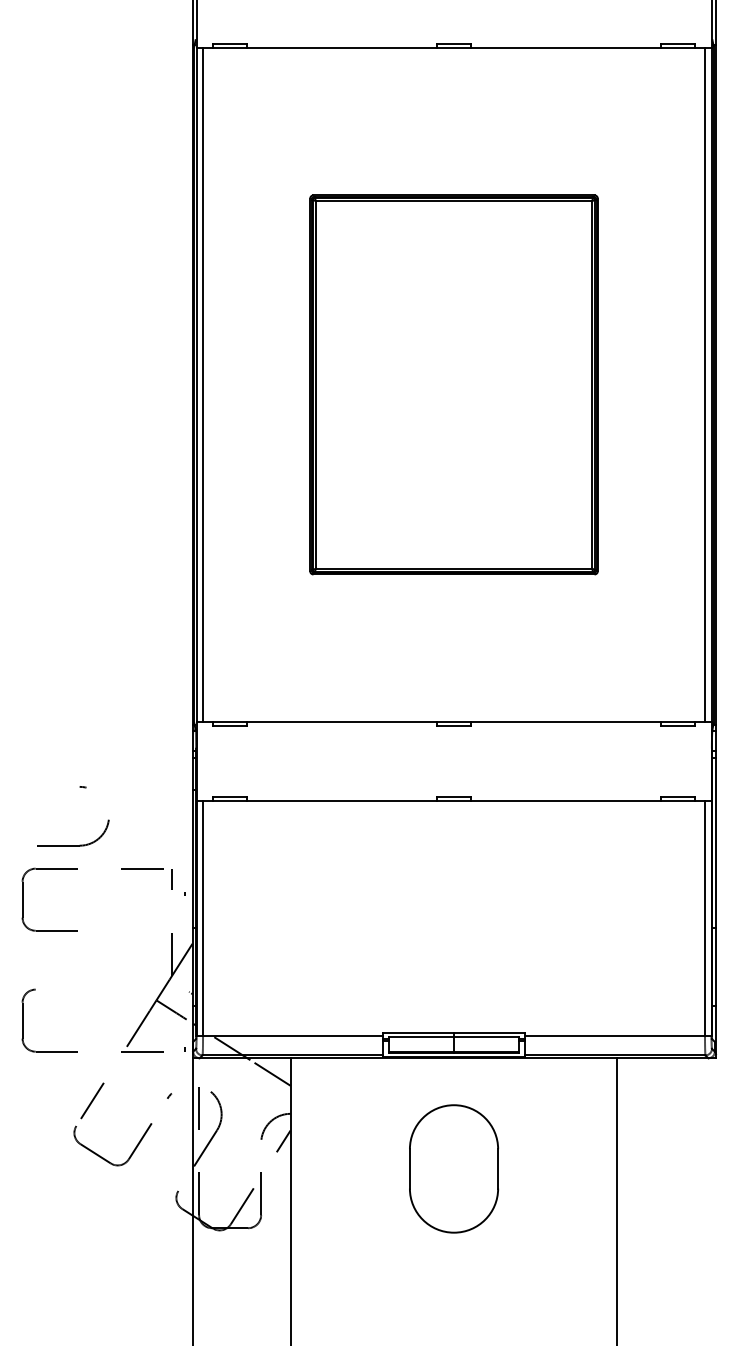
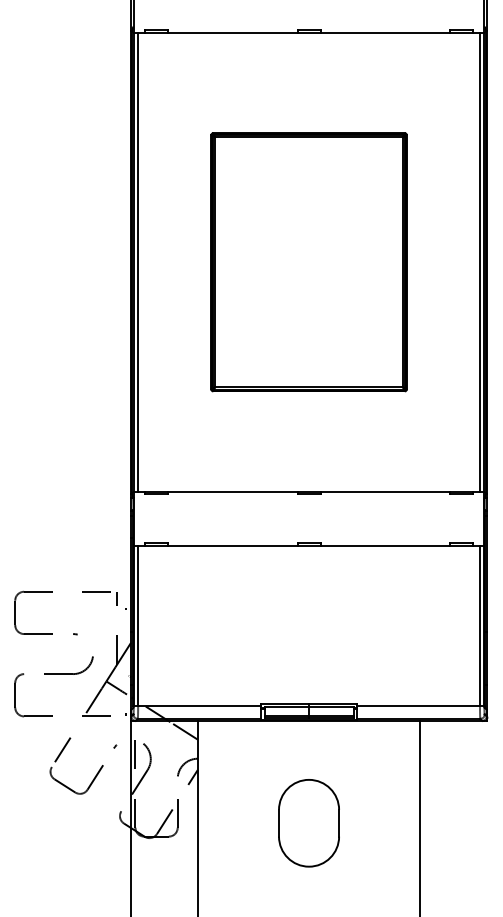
part: (83, 788) -> (75, 635), moved
part: (453, 1169) -> (308, 823), moved

